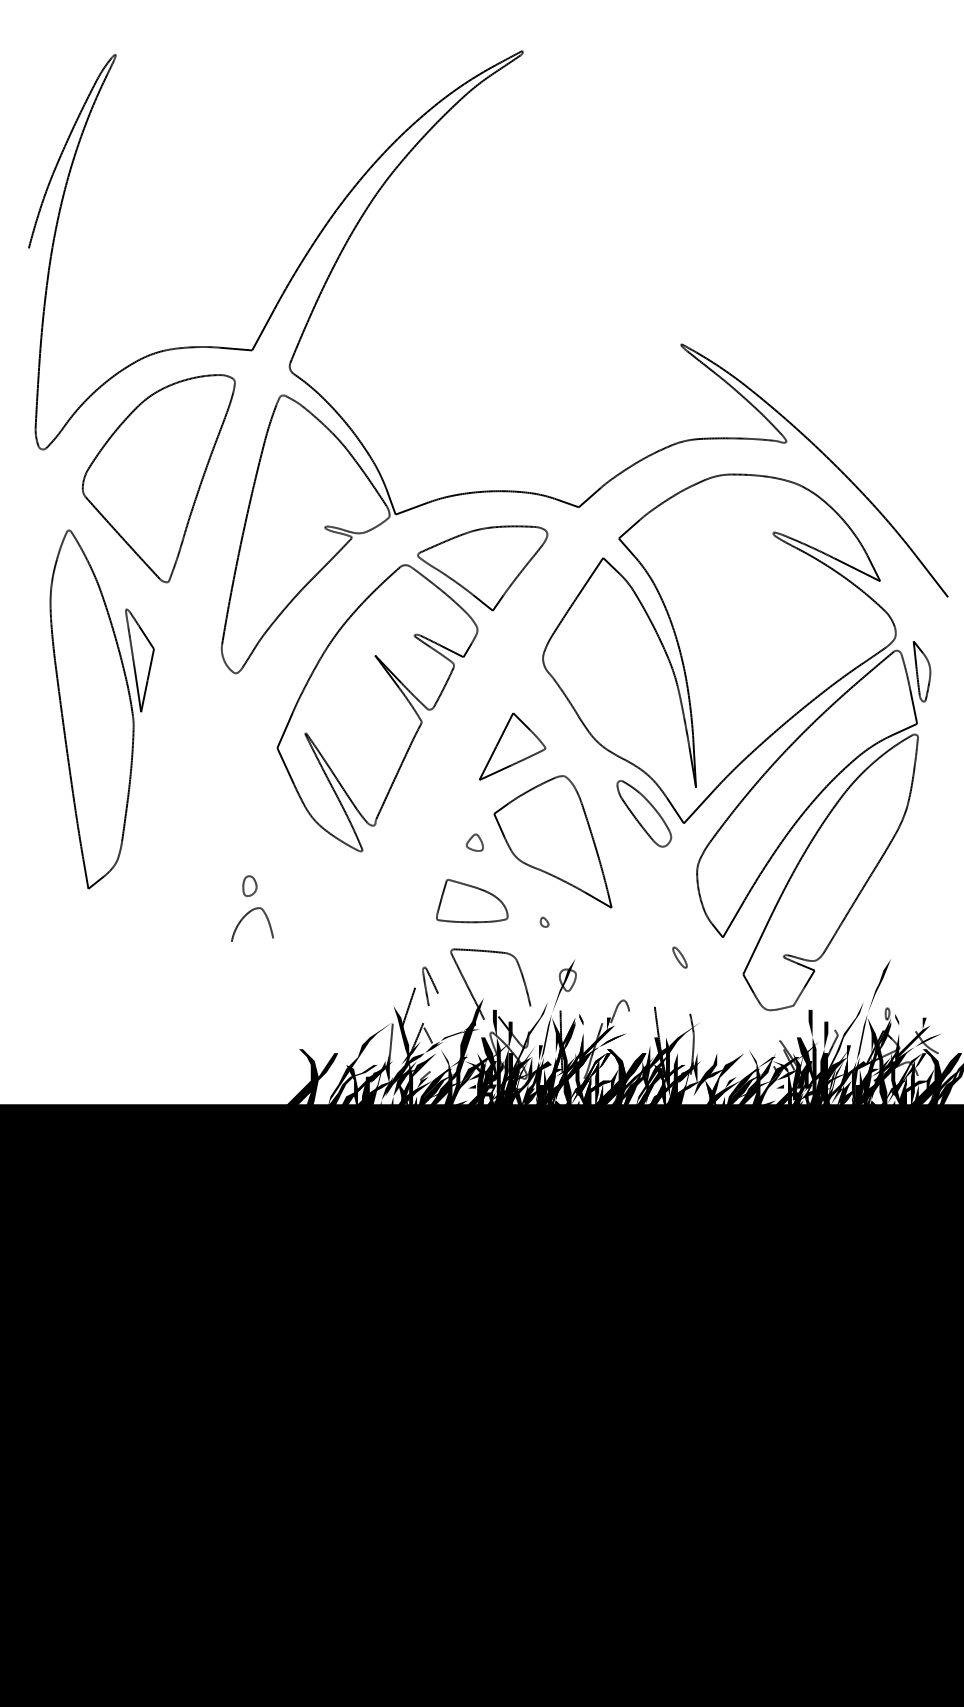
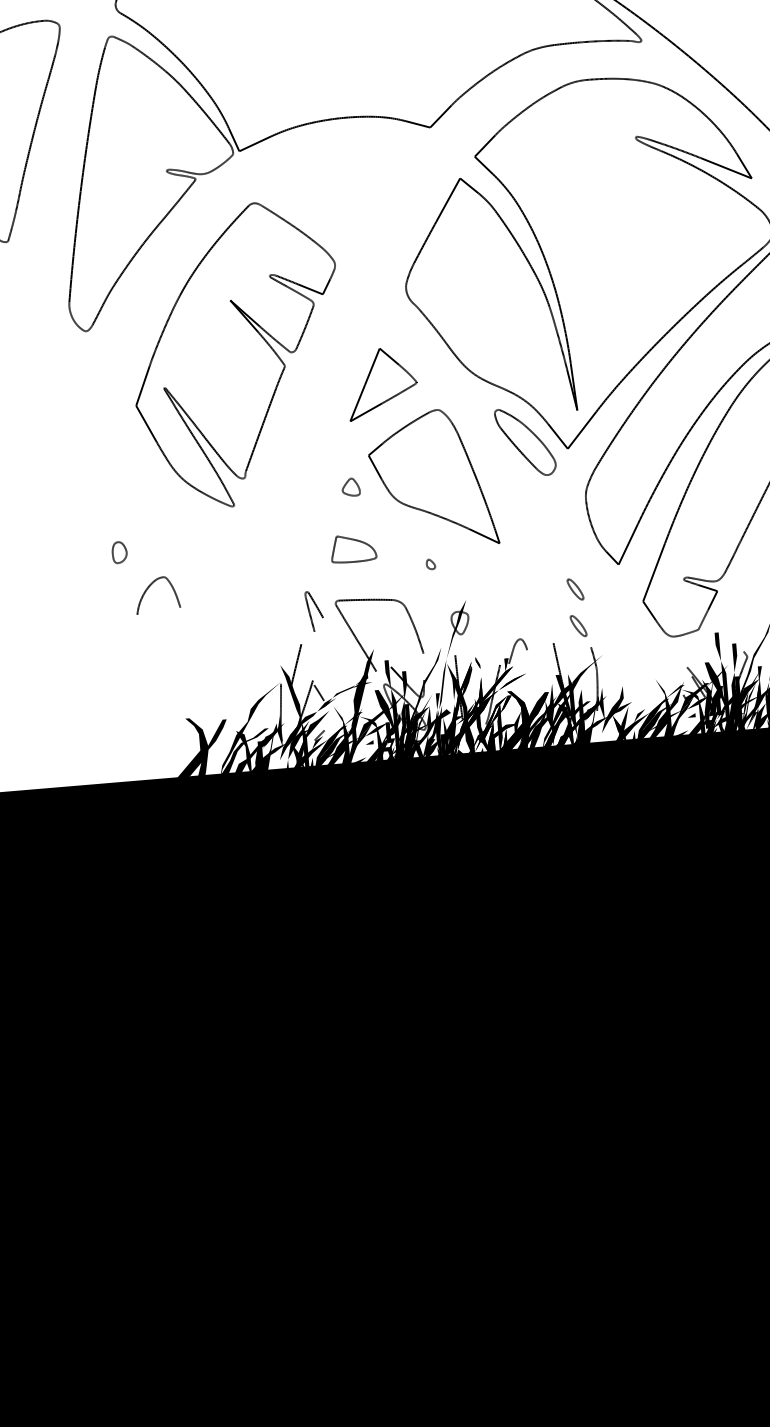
part: (482, 568) -> (334, 200), removed
part: (472, 900) -> (353, 547), size x0.6
part: (243, 919) -> (147, 590), moved
part: (430, 985) -> (314, 610), moved
part: (679, 992) -> (578, 625), added
fill: (398, 1078) -> (291, 740), removed
fill: (484, 1078) -> (381, 733), removed
fill: (726, 1082) -> (635, 715), removed

